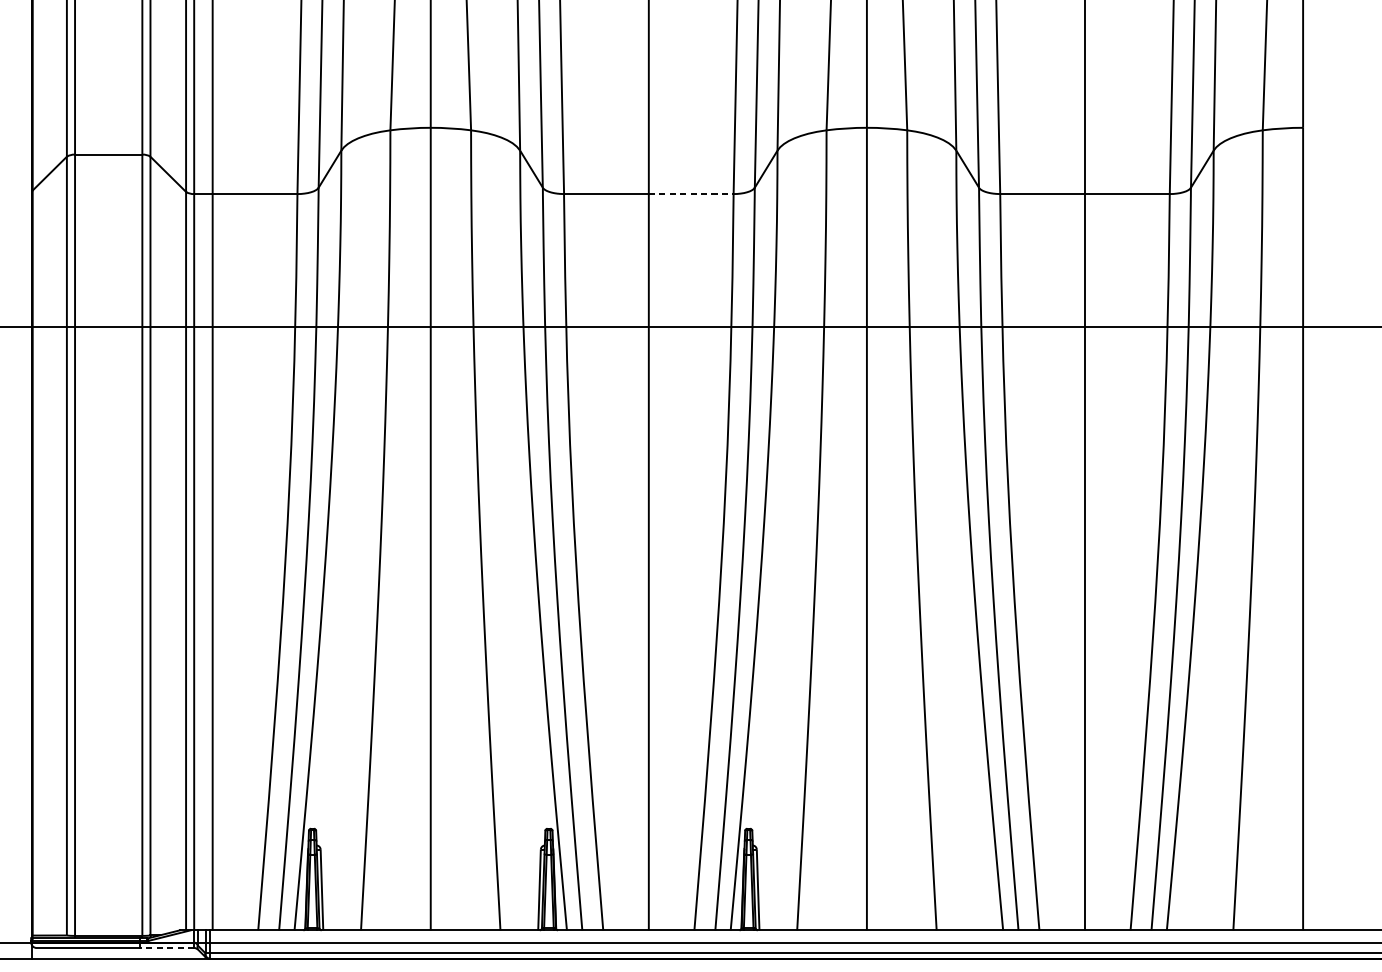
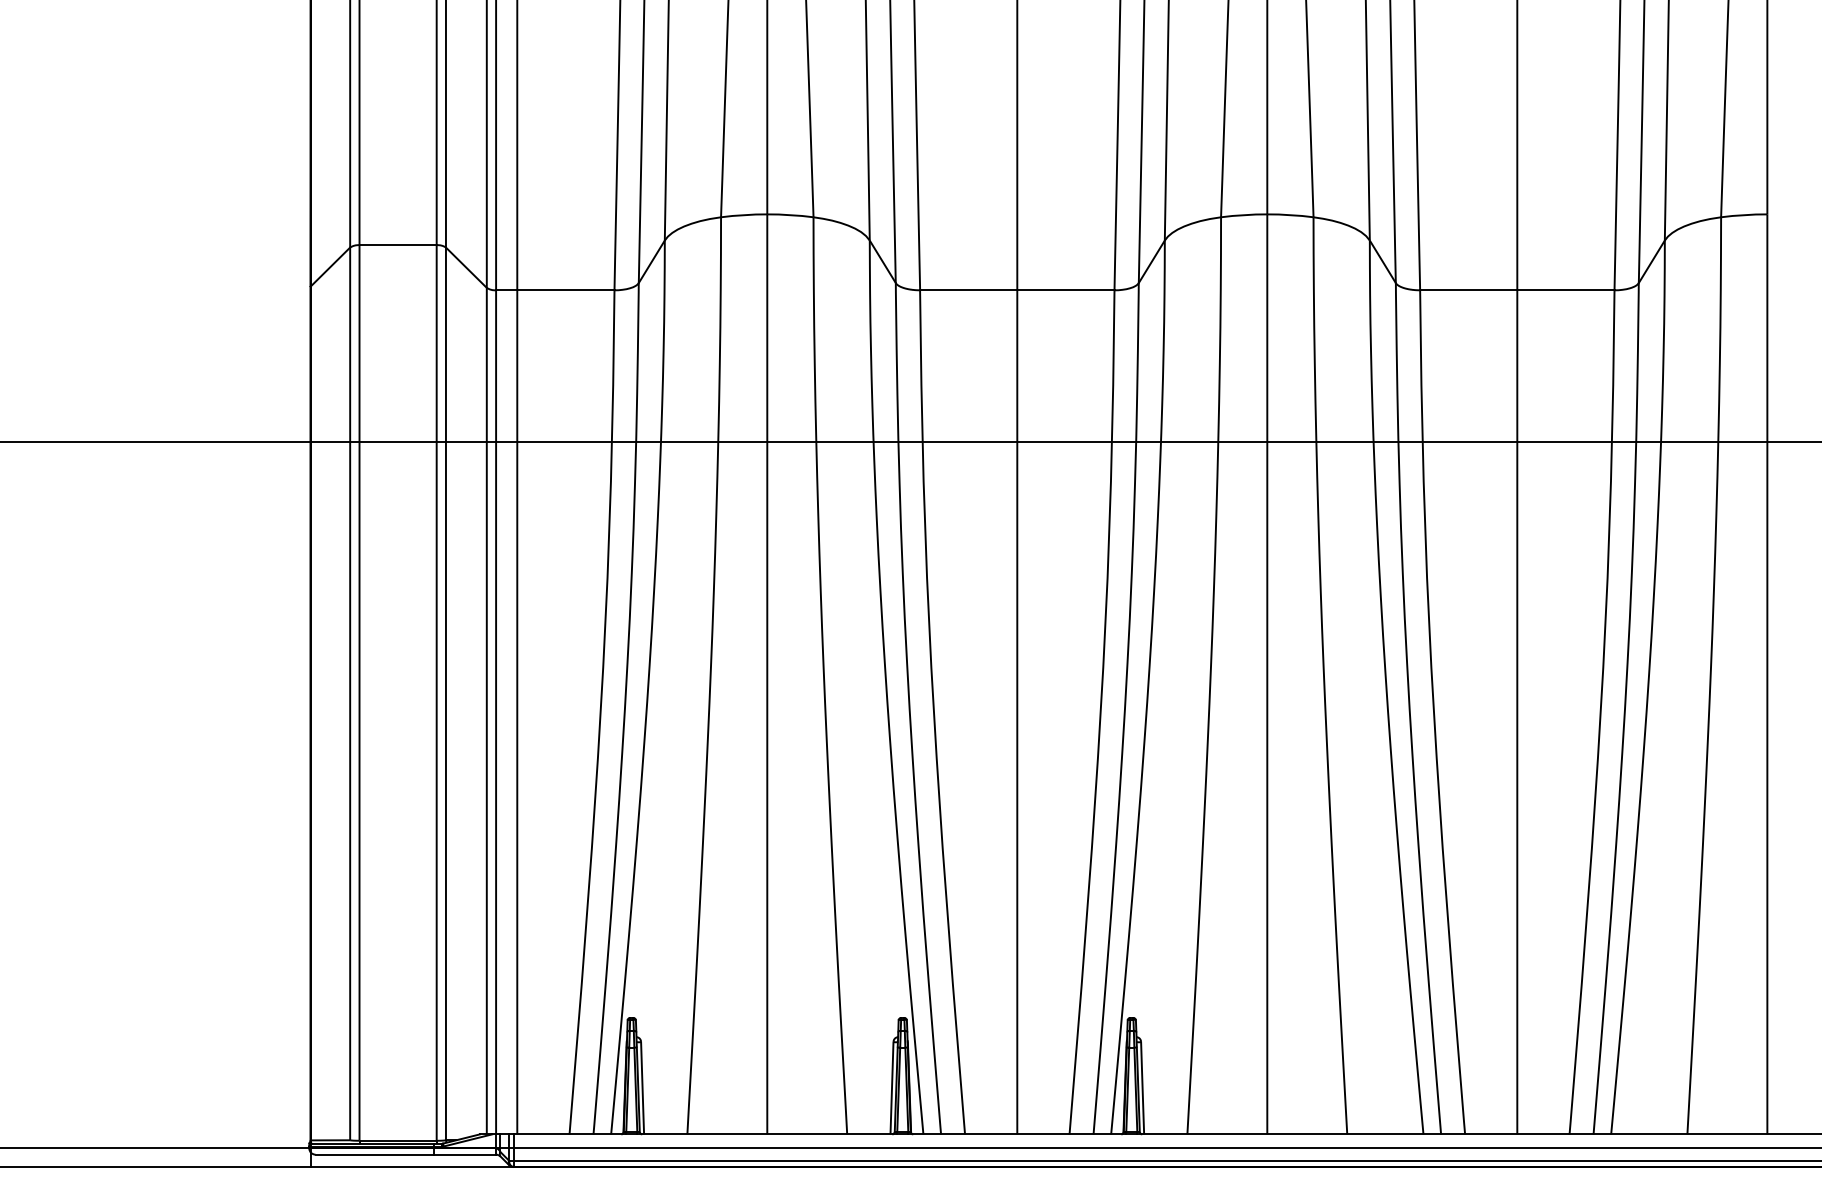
line: (690, 194) -> (1065, 290), dashed -> solid
line: (166, 947) -> (464, 1154), dashed -> solid

